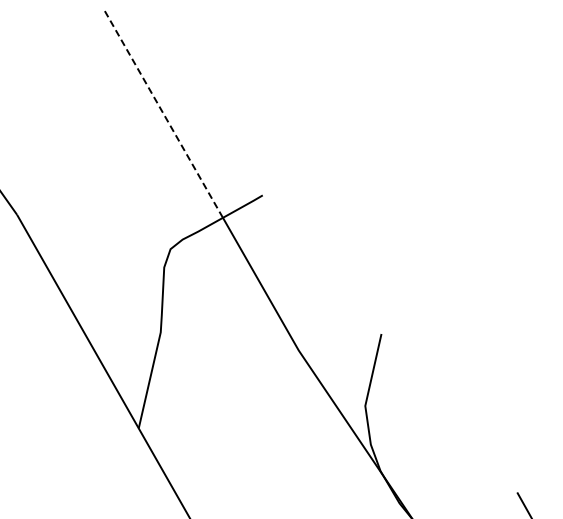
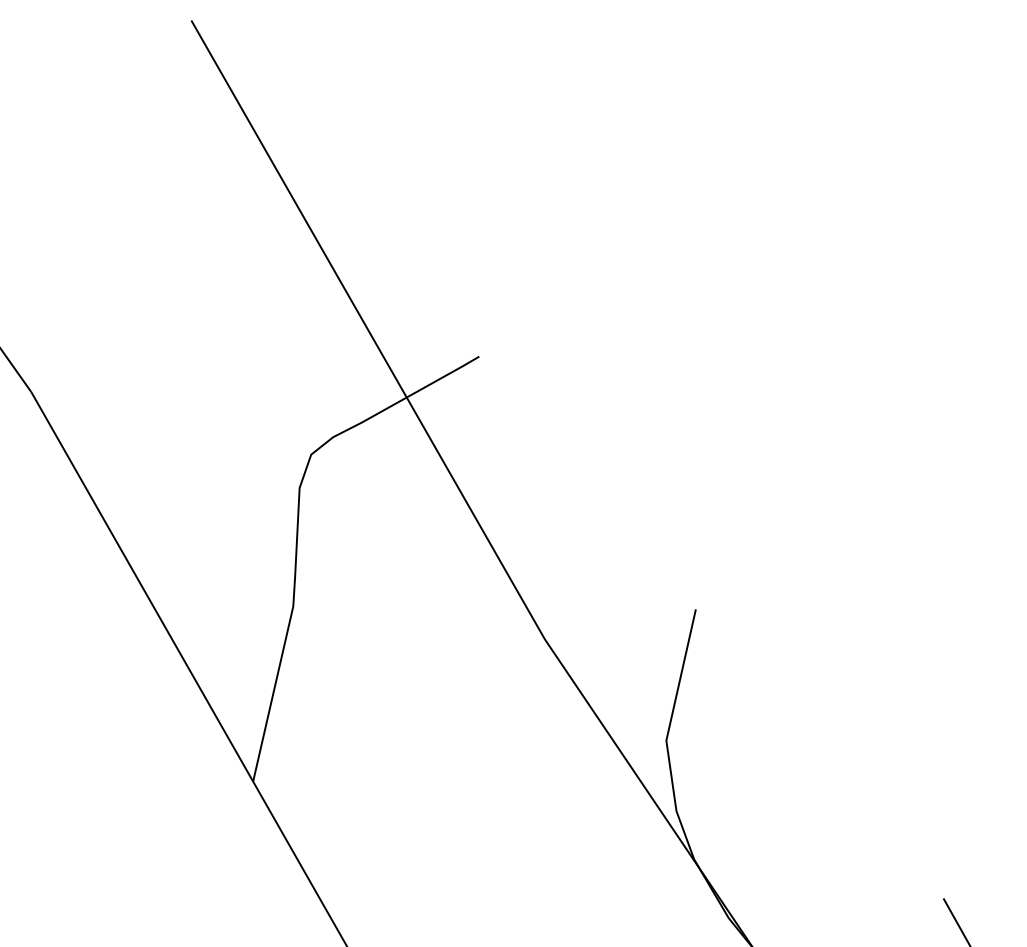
line: (164, 114) -> (300, 209), dashed -> solid

